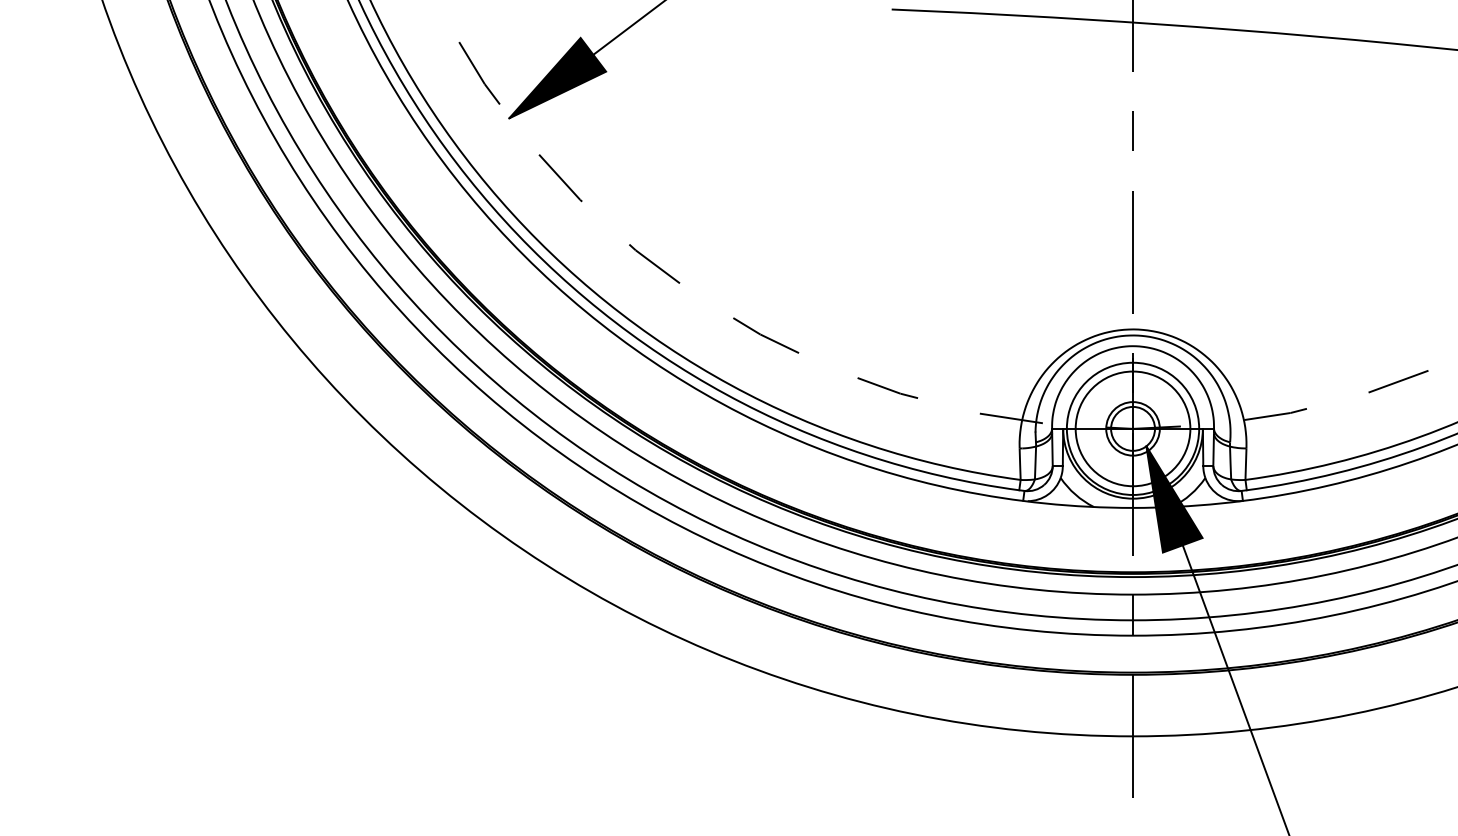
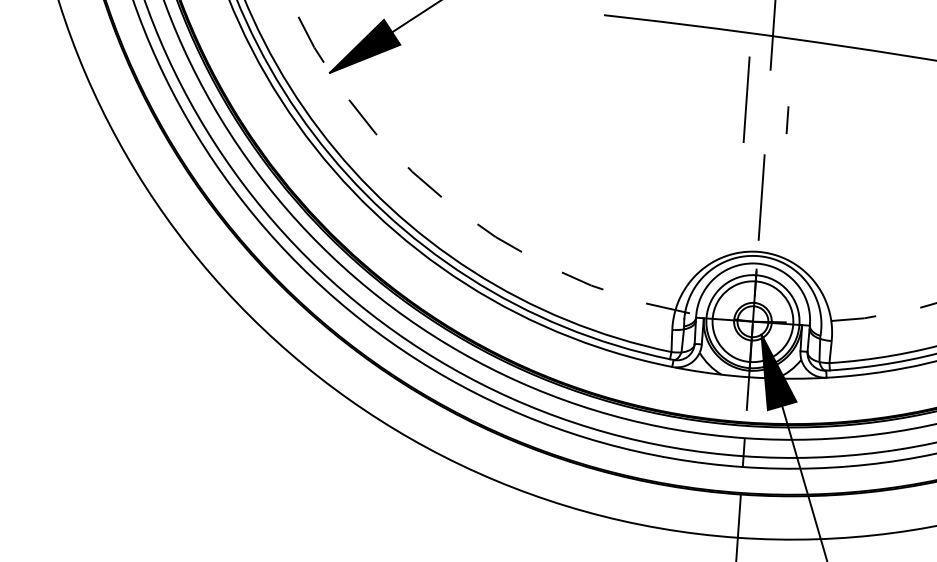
line: (1101, 115) -> (746, 99), added
line: (1132, 130) -> (787, 119), moved

